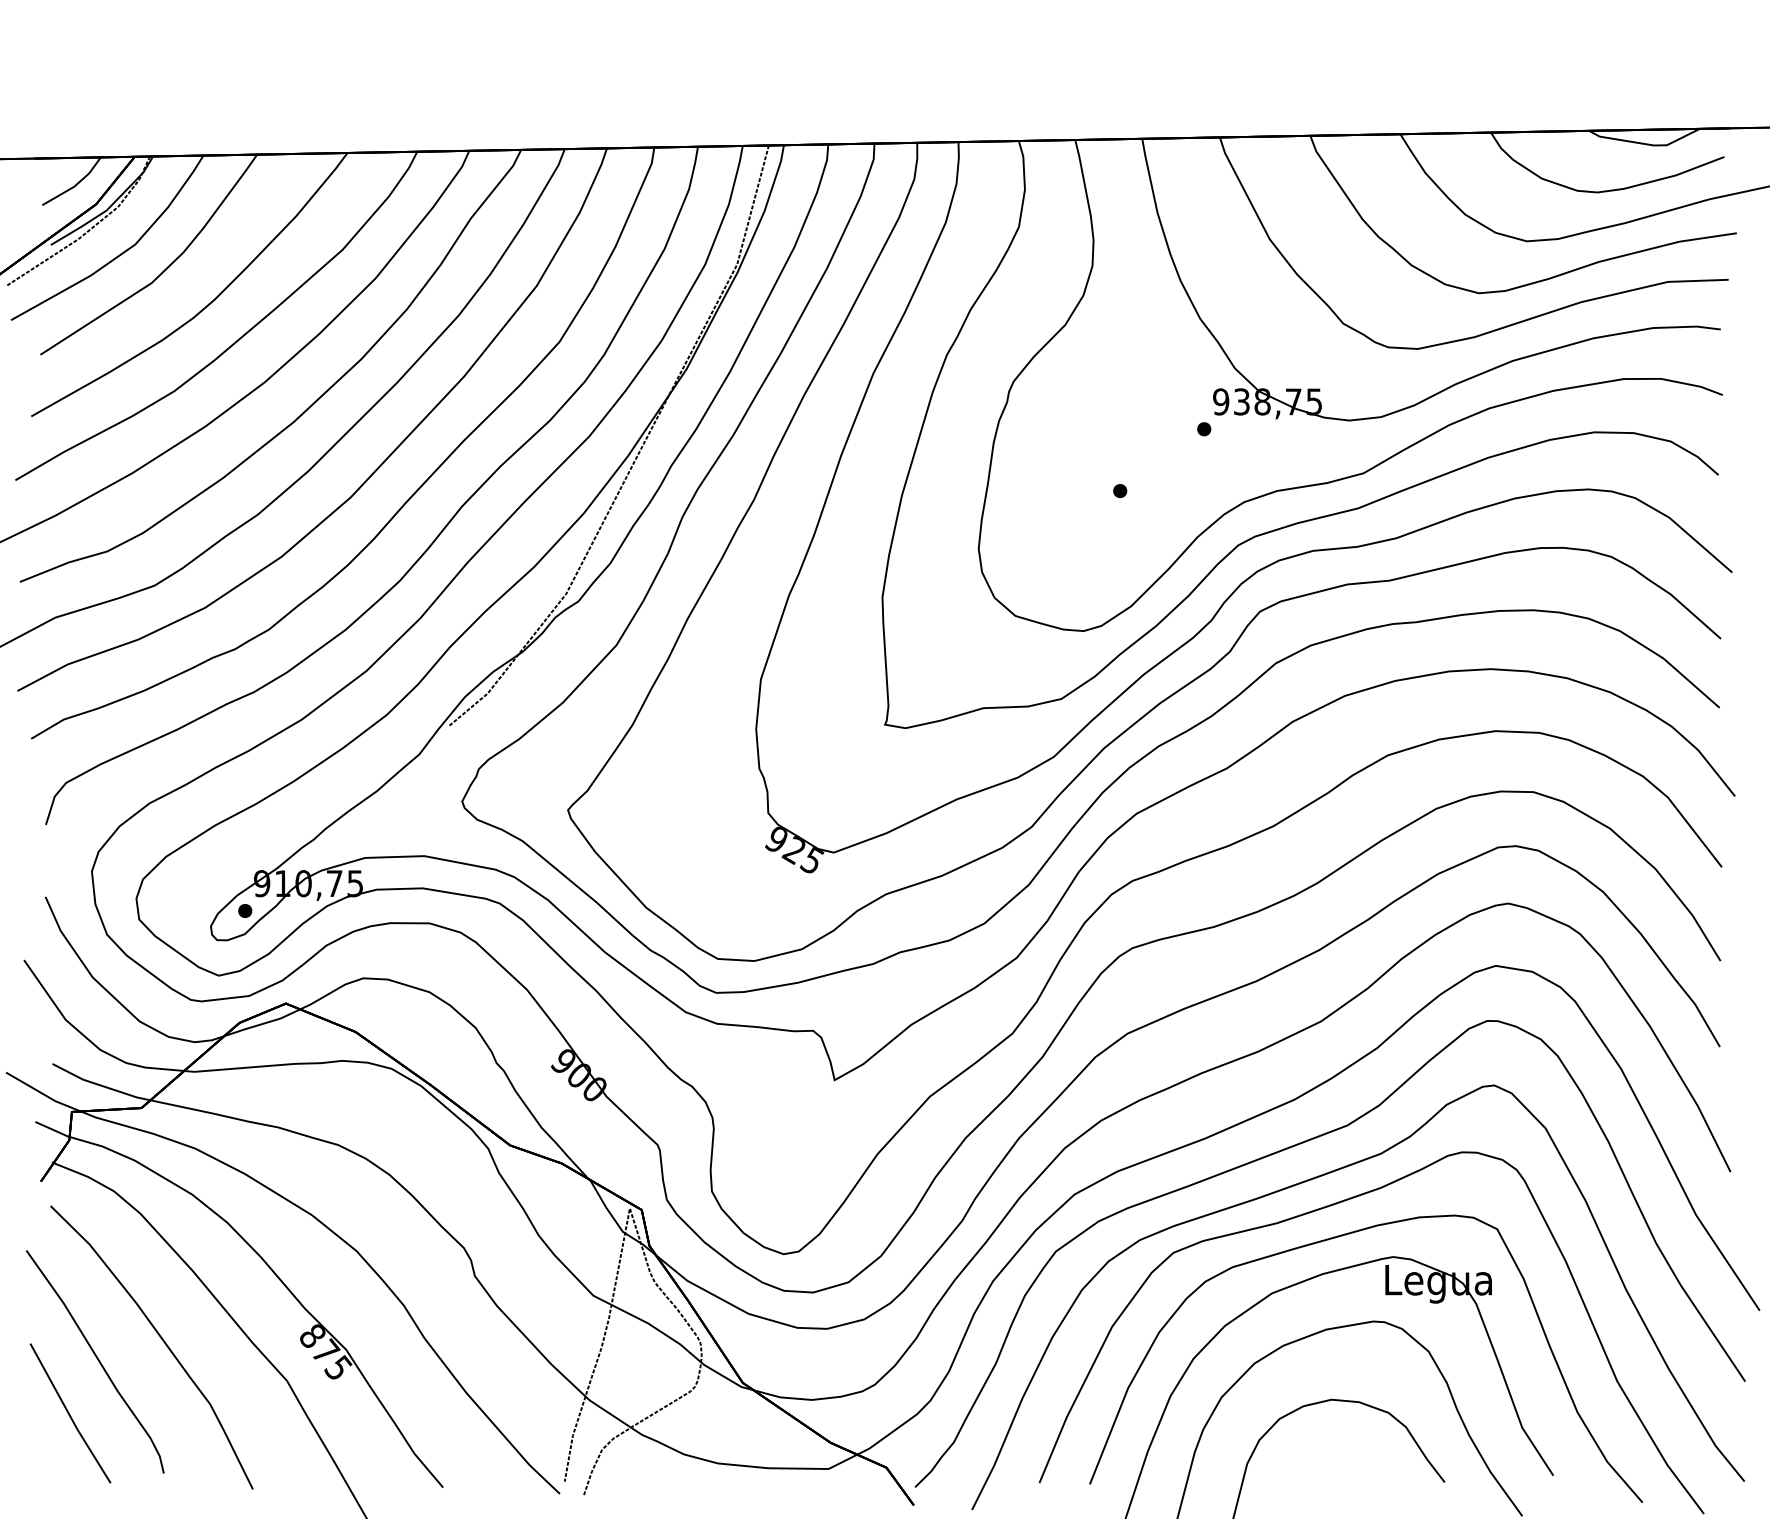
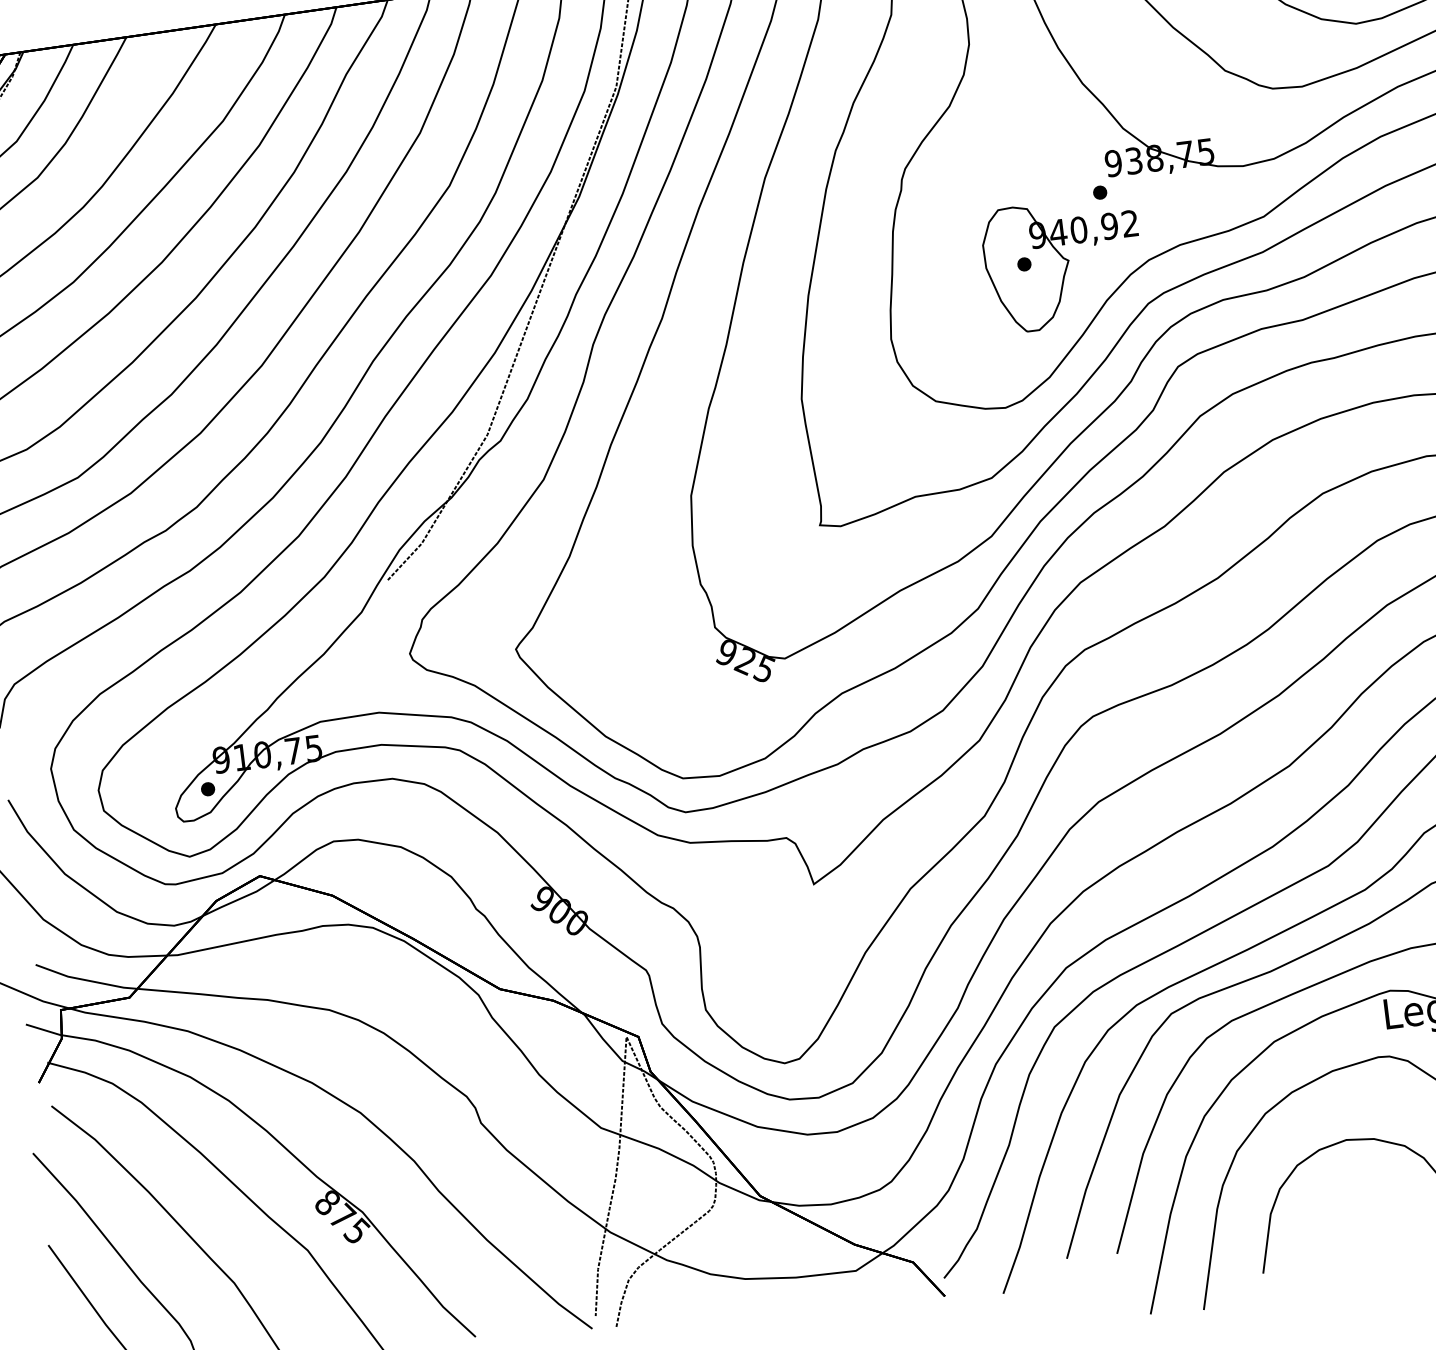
part: (1158, 495) -> (1062, 264), added

